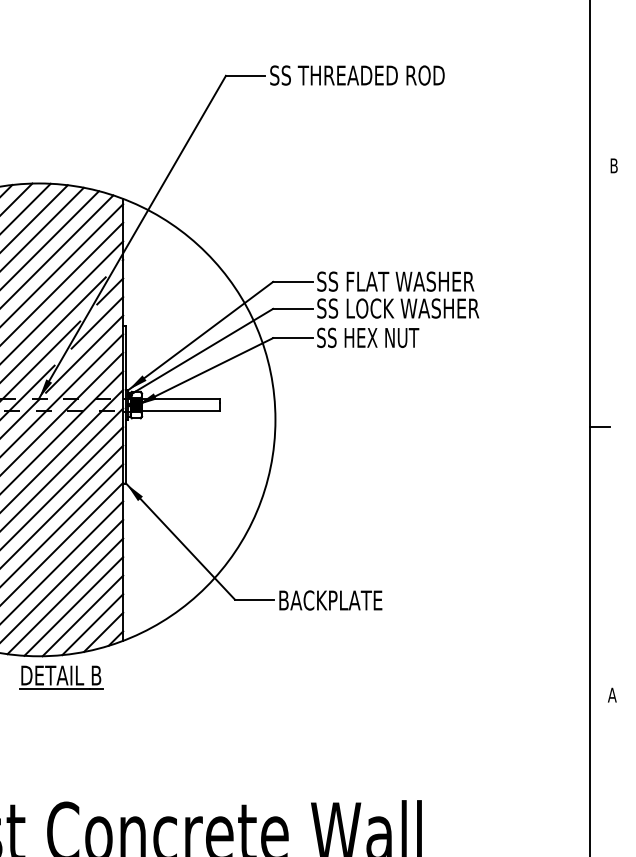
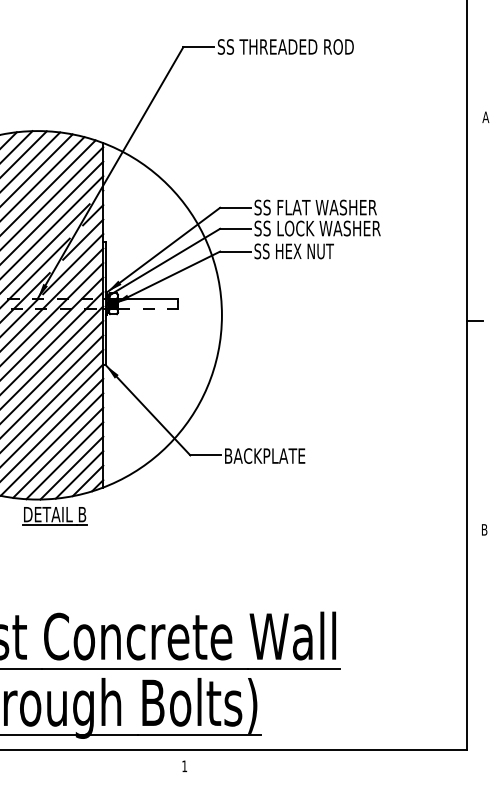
text: (613, 166) -> (485, 117), B -> A
line: (181, 411) -> (148, 308), solid -> dashed
text: (612, 694) -> (484, 529), A -> B

